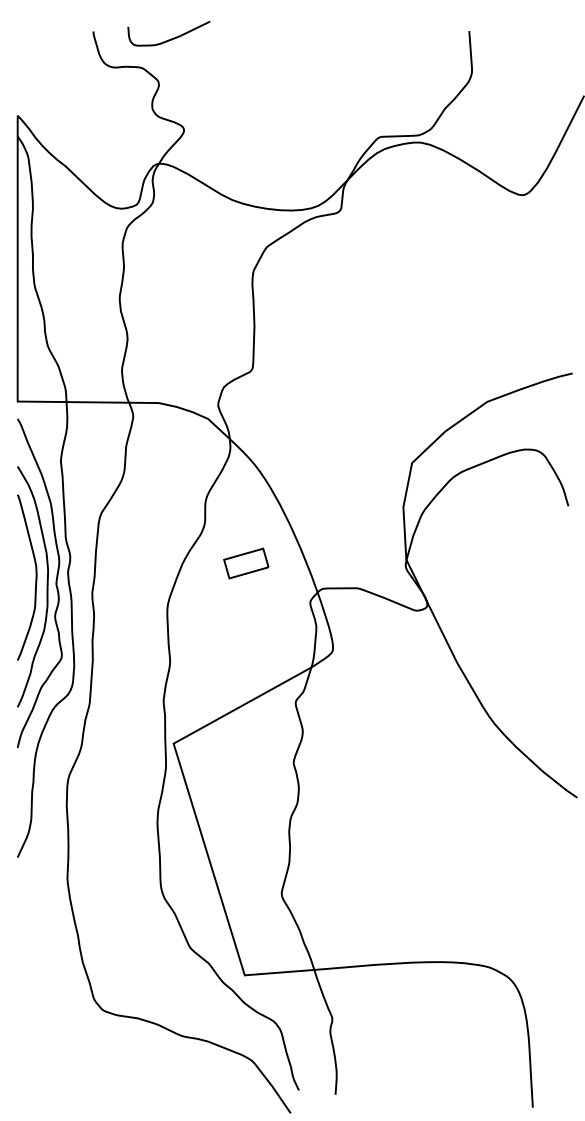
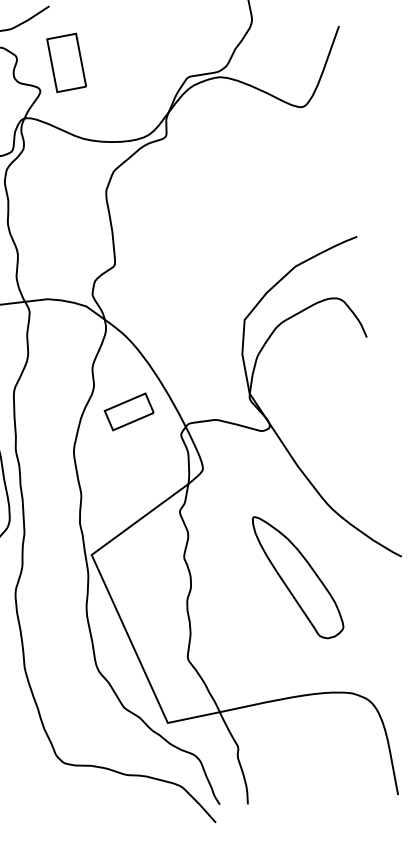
part: (222, 98) -> (66, 63), added
part: (245, 563) -> (128, 411), size x1.43
part: (439, 806) -> (298, 576), added

